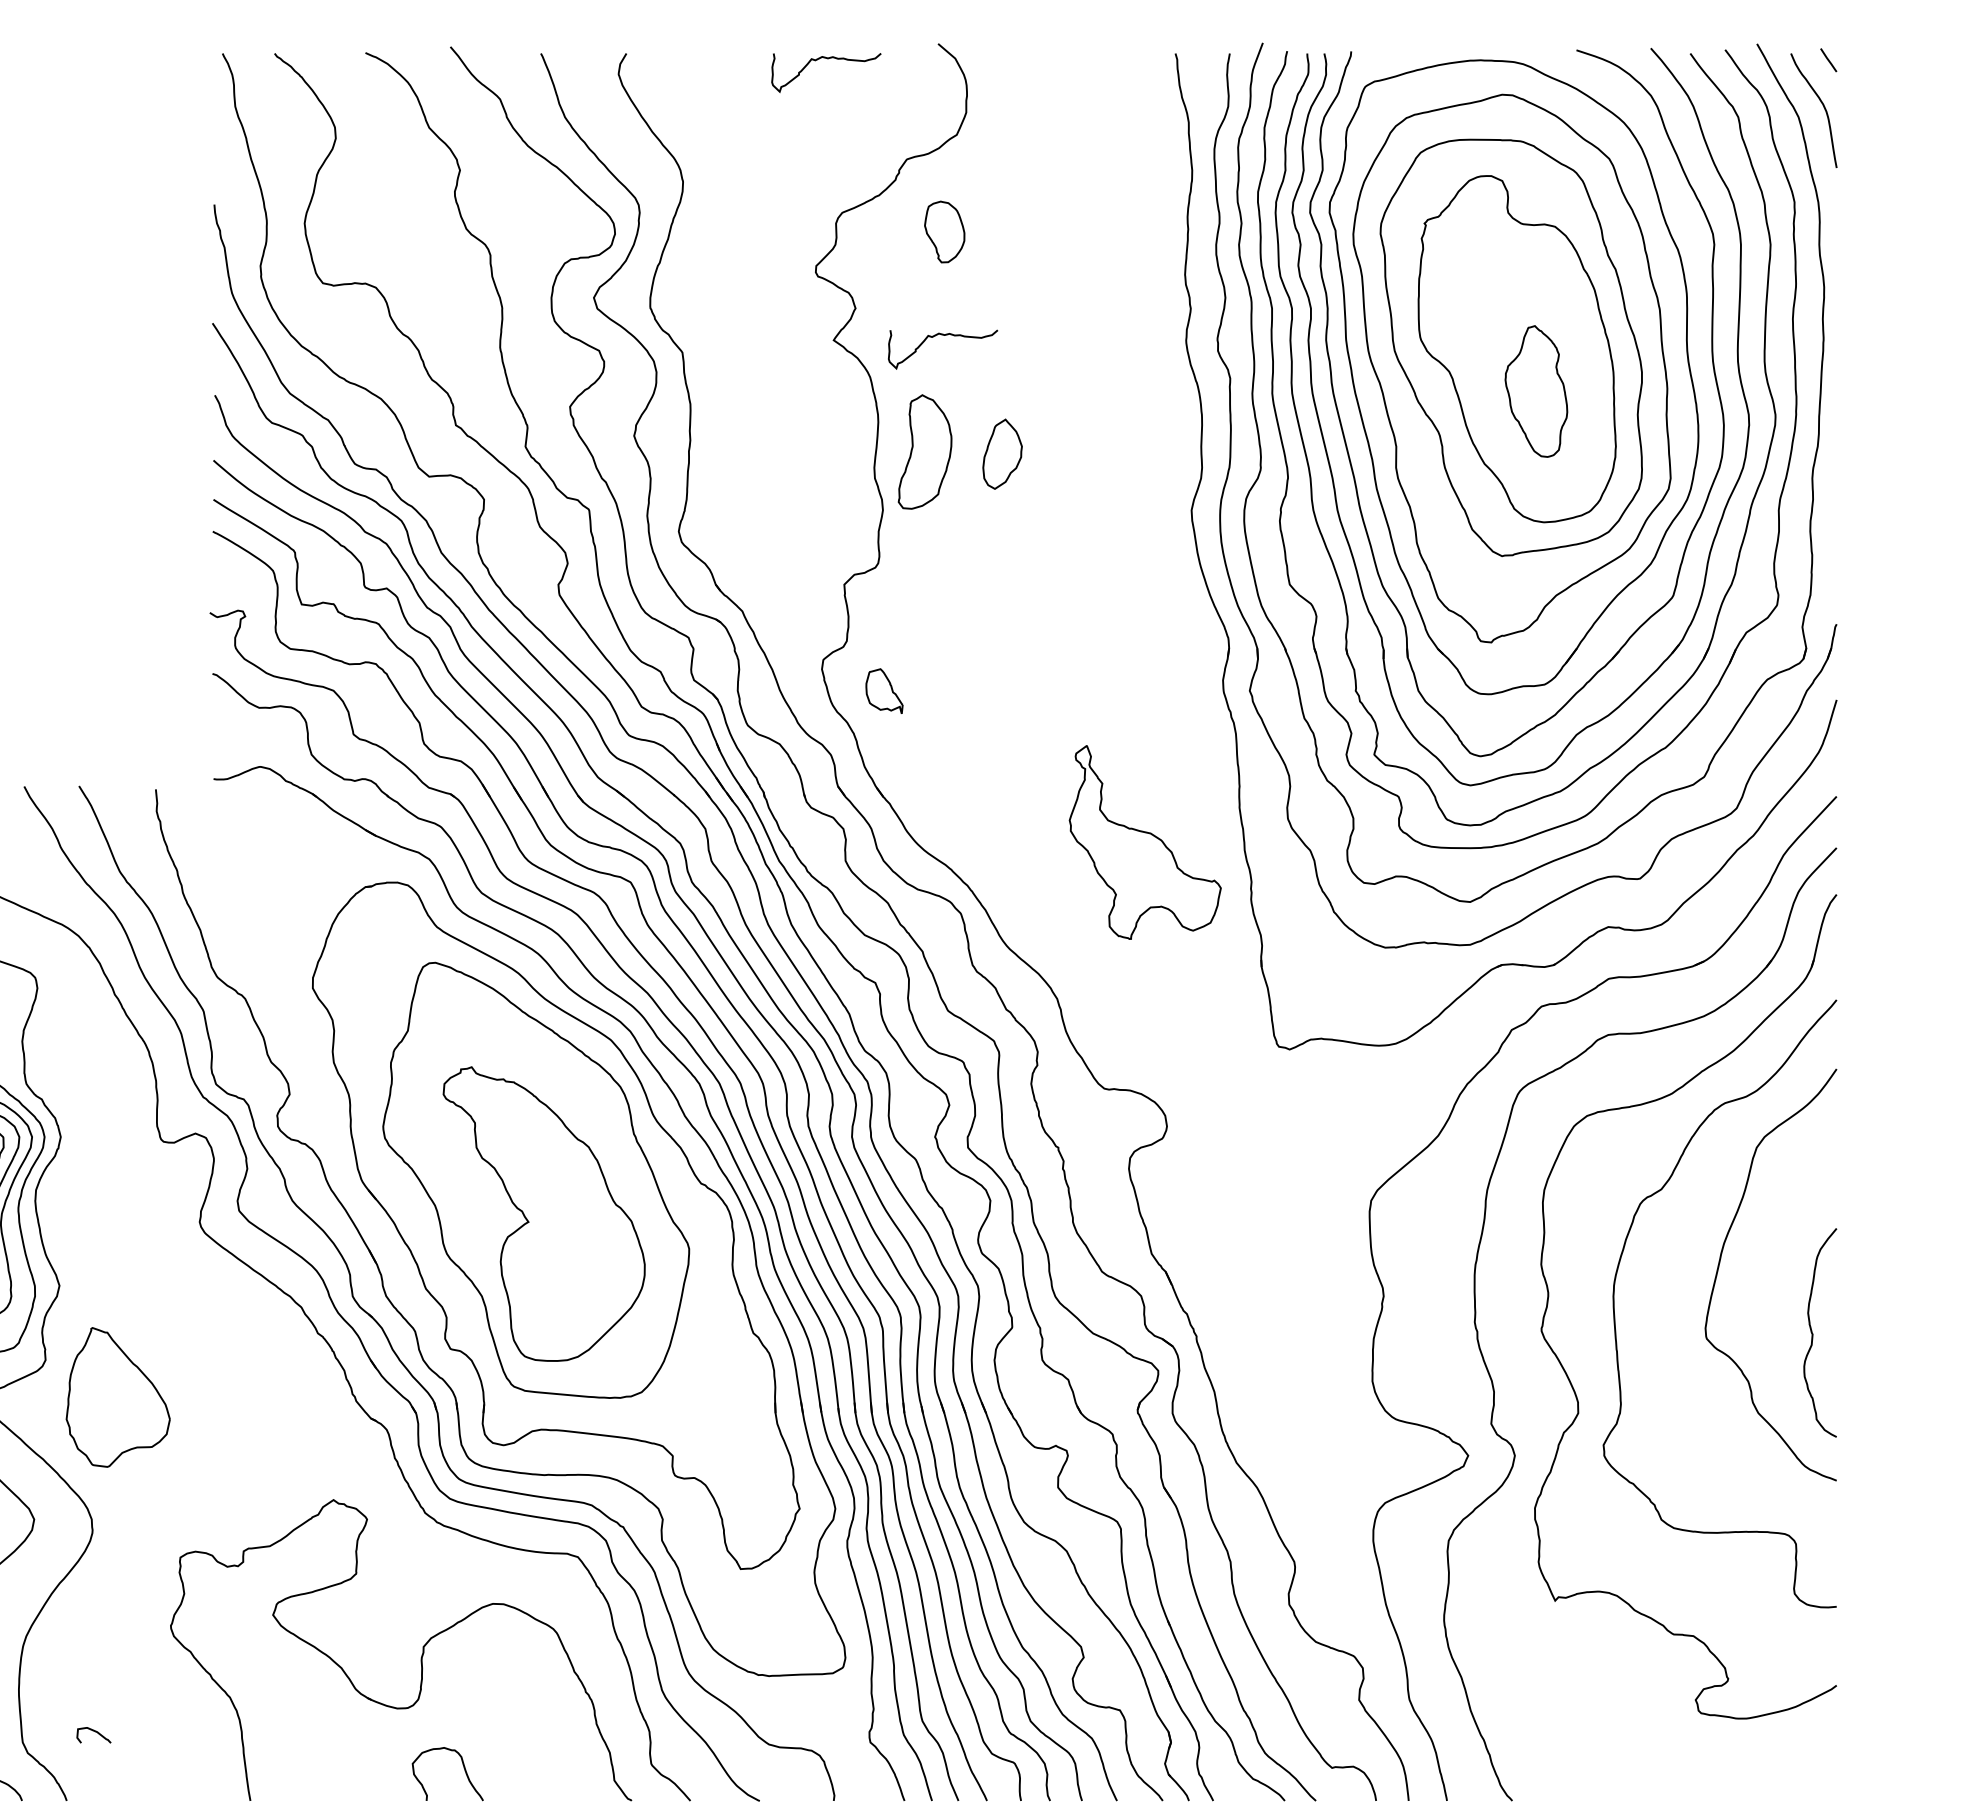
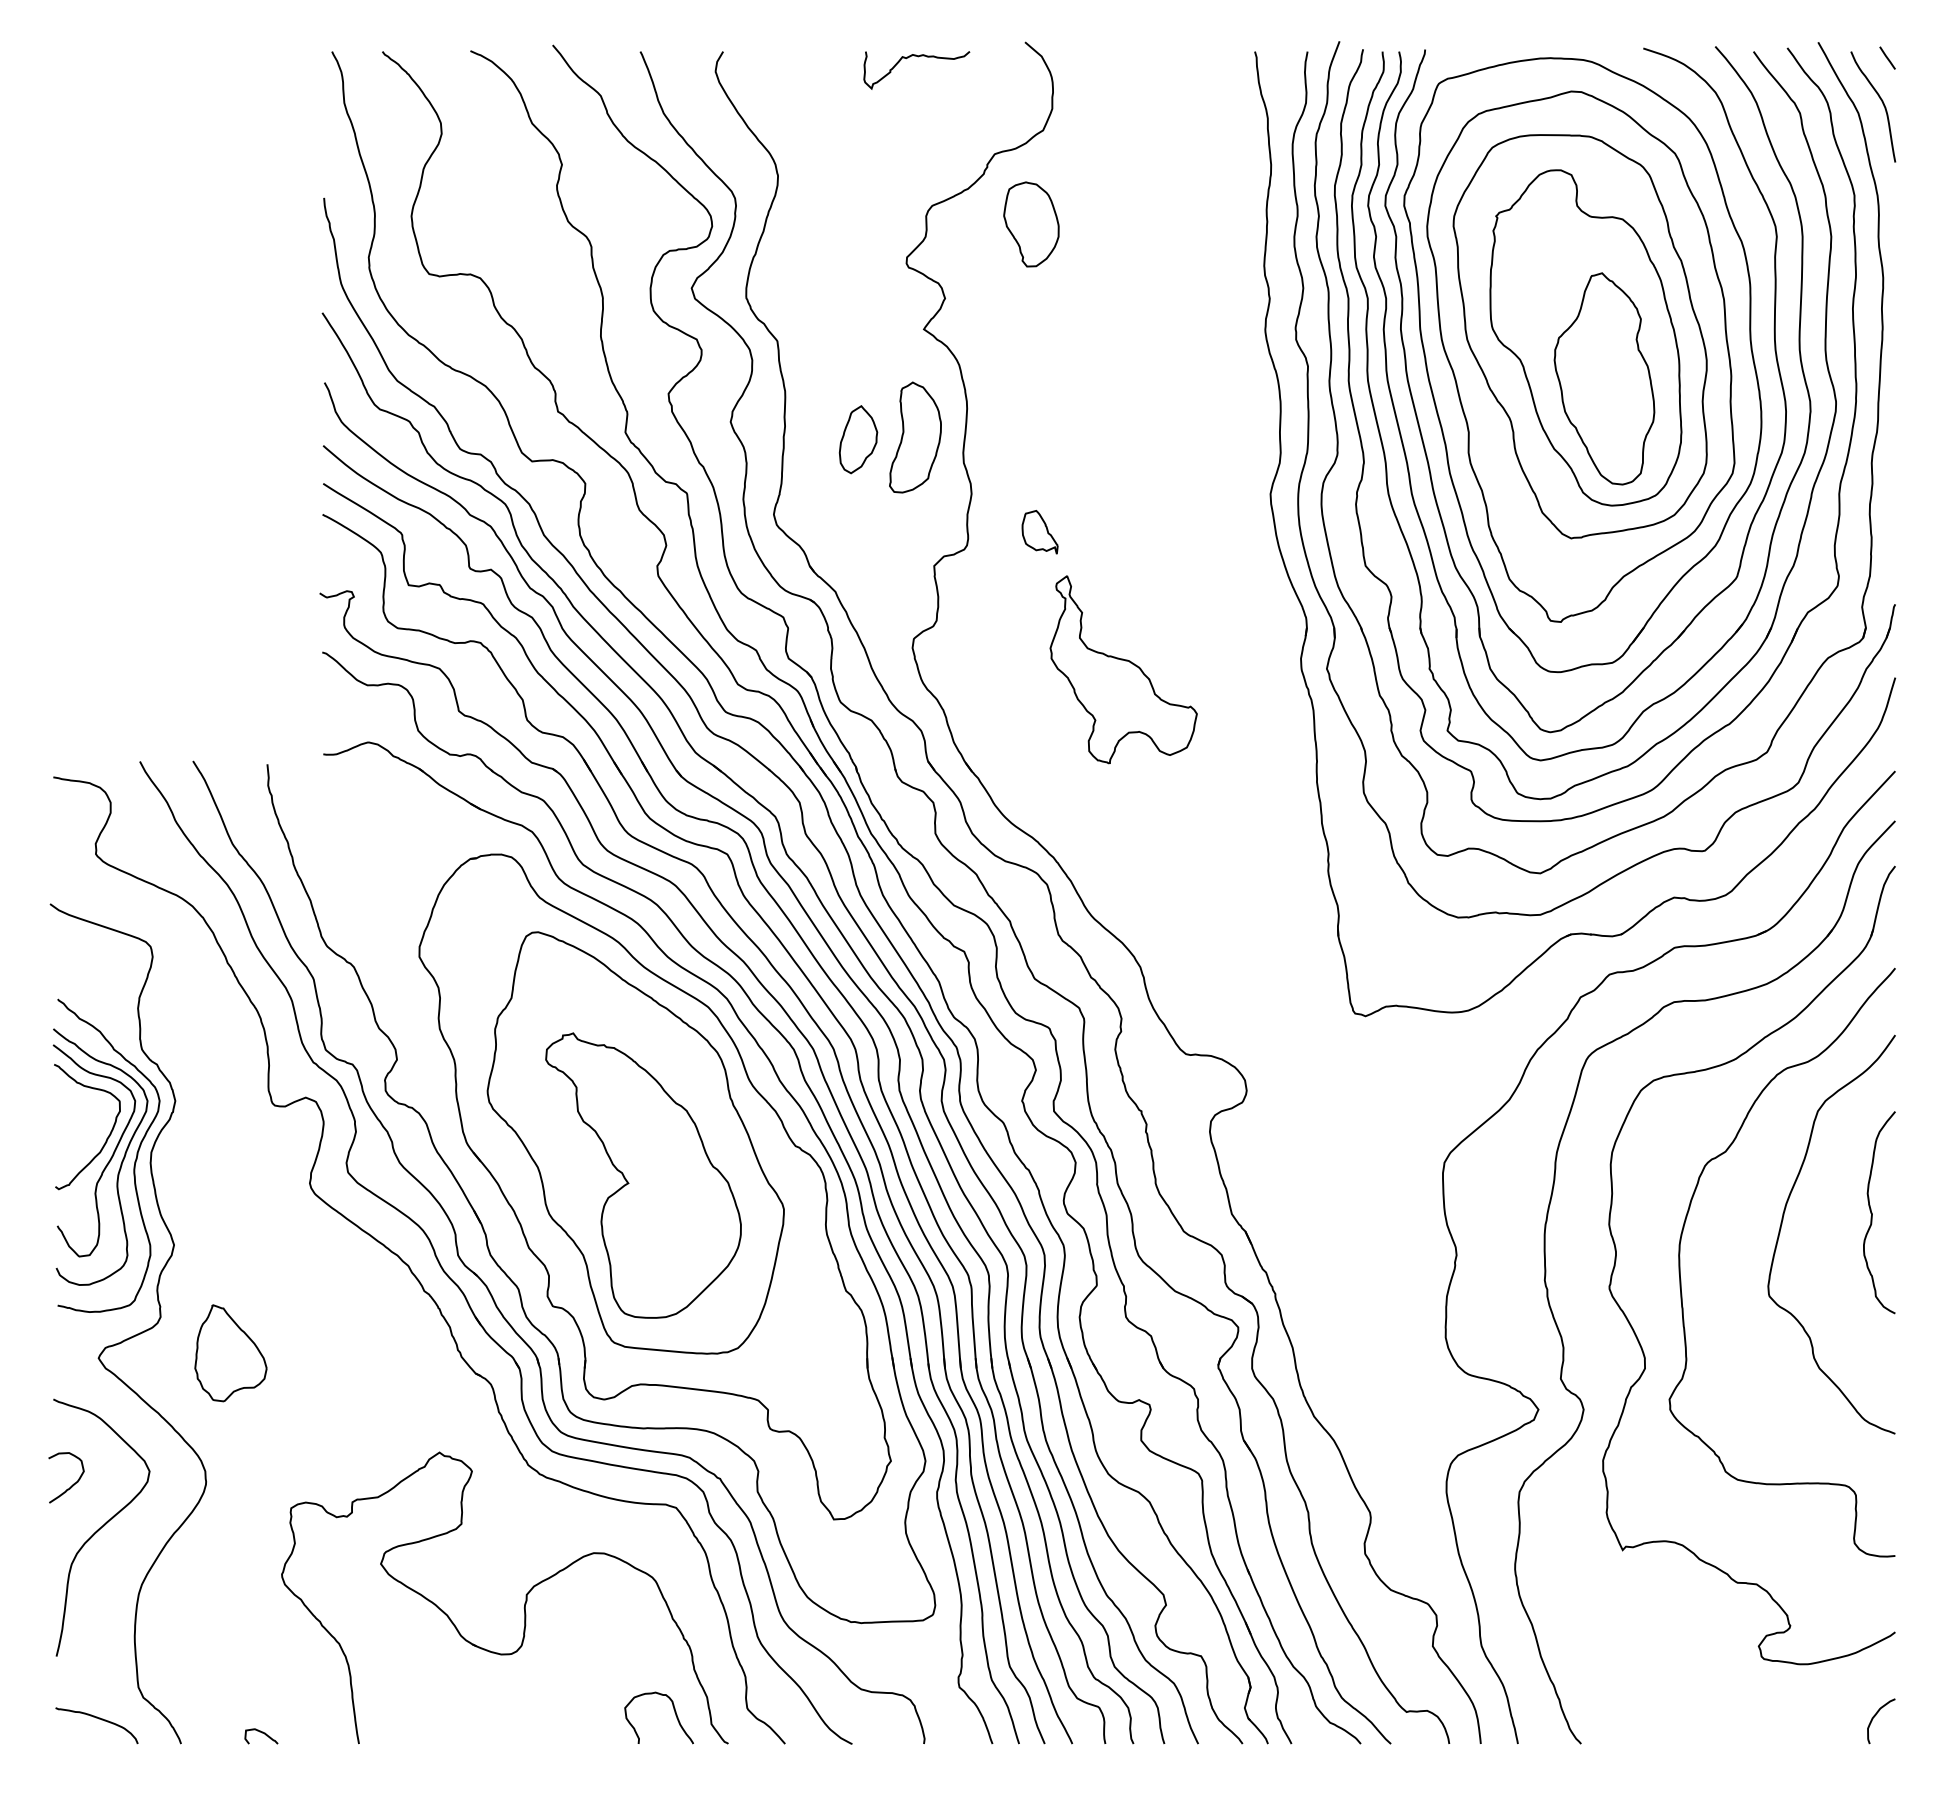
part: (944, 232) -> (1031, 224), size x1.43
curve: (944, 336) -> (1031, 325), removed
part: (1536, 391) -> (1604, 378), size x1.67
part: (925, 451) -> (915, 437), moved
part: (1002, 454) -> (858, 439), moved
part: (883, 691) -> (1039, 532), moved
part: (1145, 842) -> (1123, 669), moved
curve: (1813, 1332) -> (1872, 1212), moved
part: (117, 1397) -> (230, 1353), size x0.71
curve: (95, 1732) -> (262, 1733), moved
curve: (463, 1768) -> (674, 1712), moved
curve: (1817, 1771) -> (1876, 1715), added

